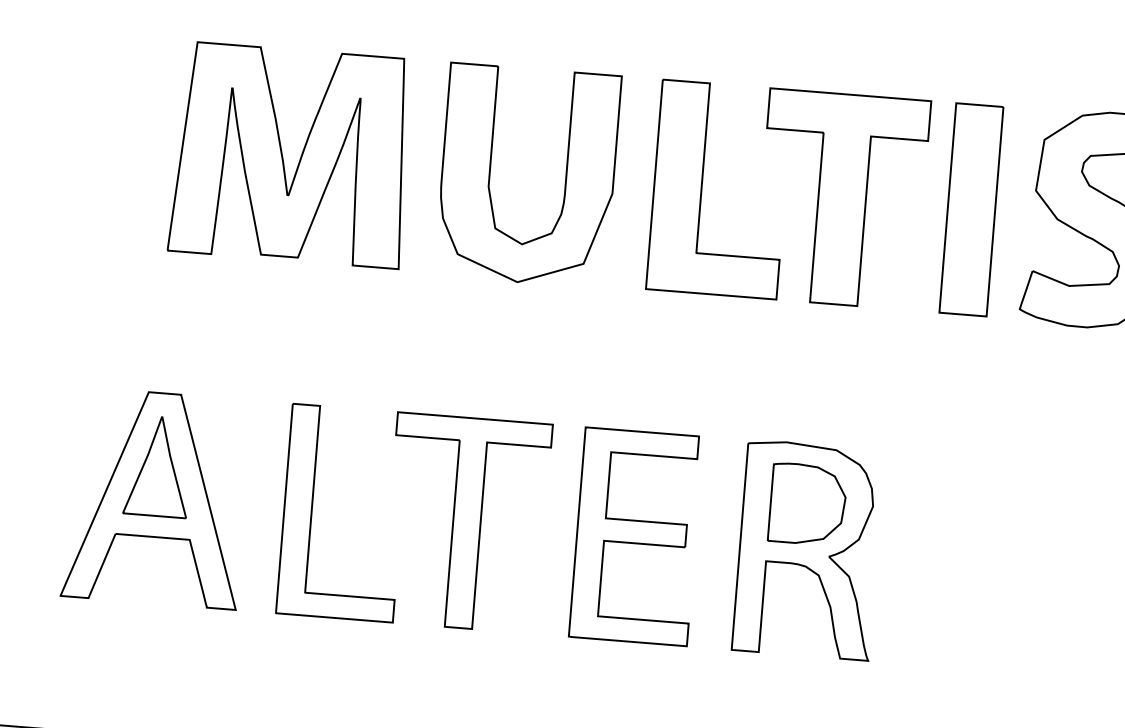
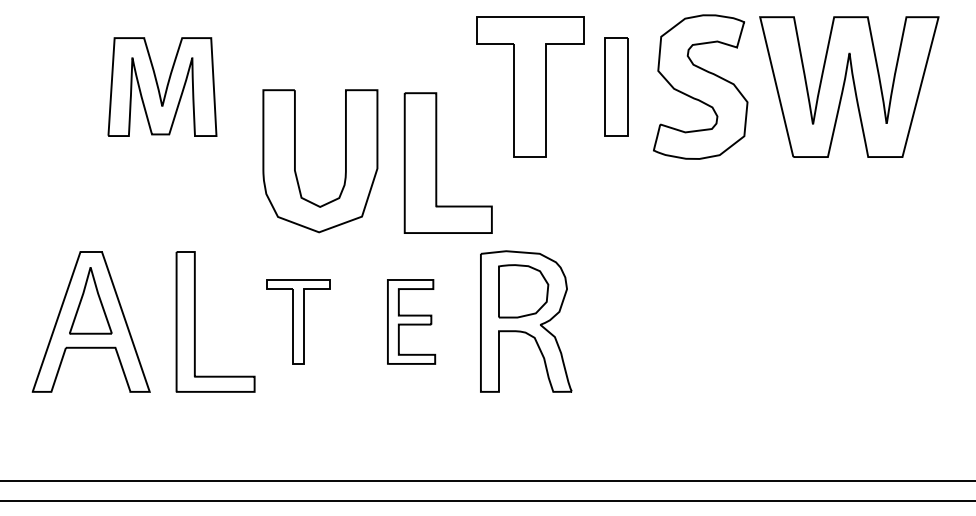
part: (291, 154) -> (162, 86), size x0.7
part: (490, 173) -> (295, 161), moved
part: (703, 187) -> (437, 162), moved
part: (971, 208) -> (616, 86), size x0.7
part: (467, 522) -> (298, 321), size x0.6
part: (636, 536) -> (411, 321), size x0.6

